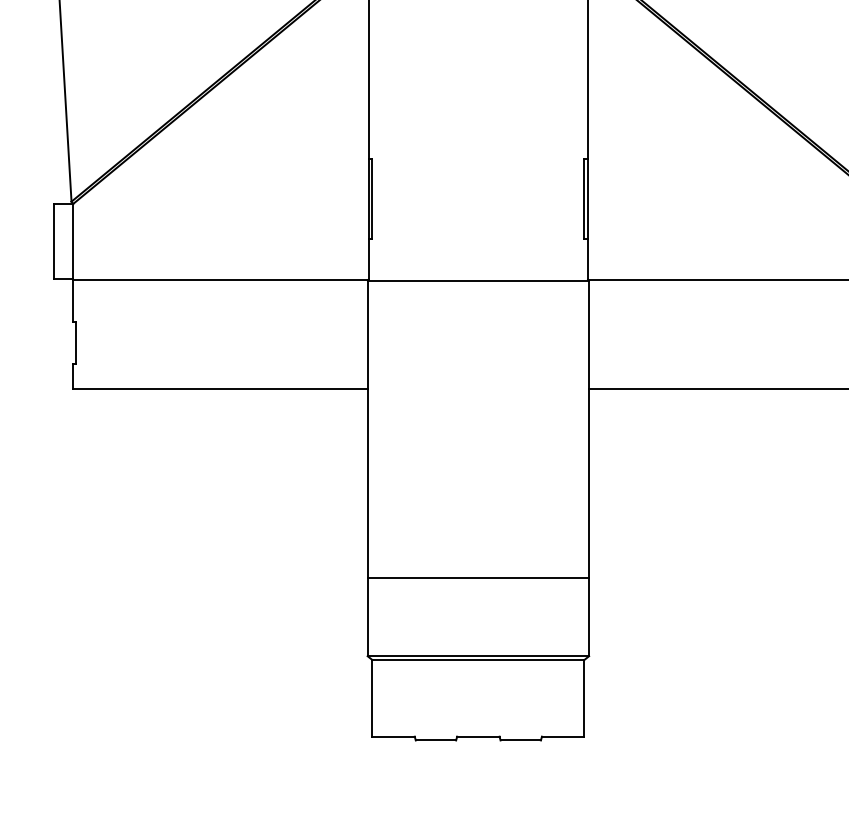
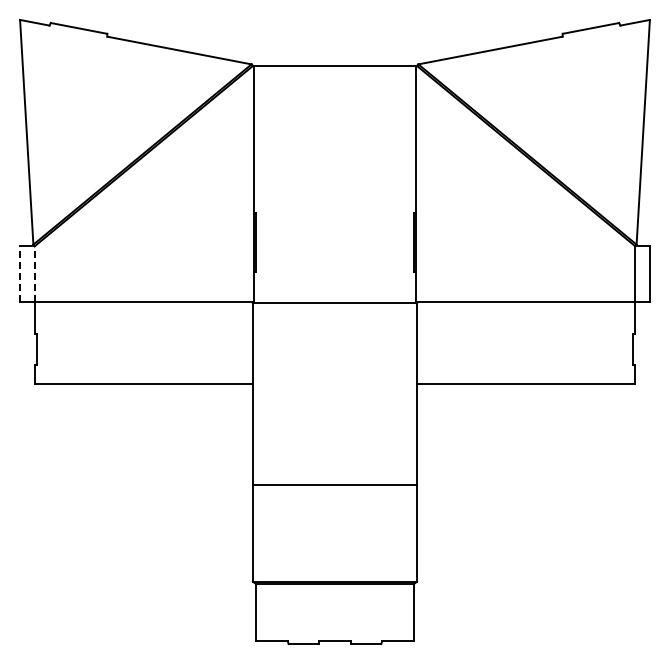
line: (54, 240) -> (20, 273), solid -> dashed
line: (73, 240) -> (34, 273), solid -> dashed
line: (477, 577) -> (334, 485), moved

